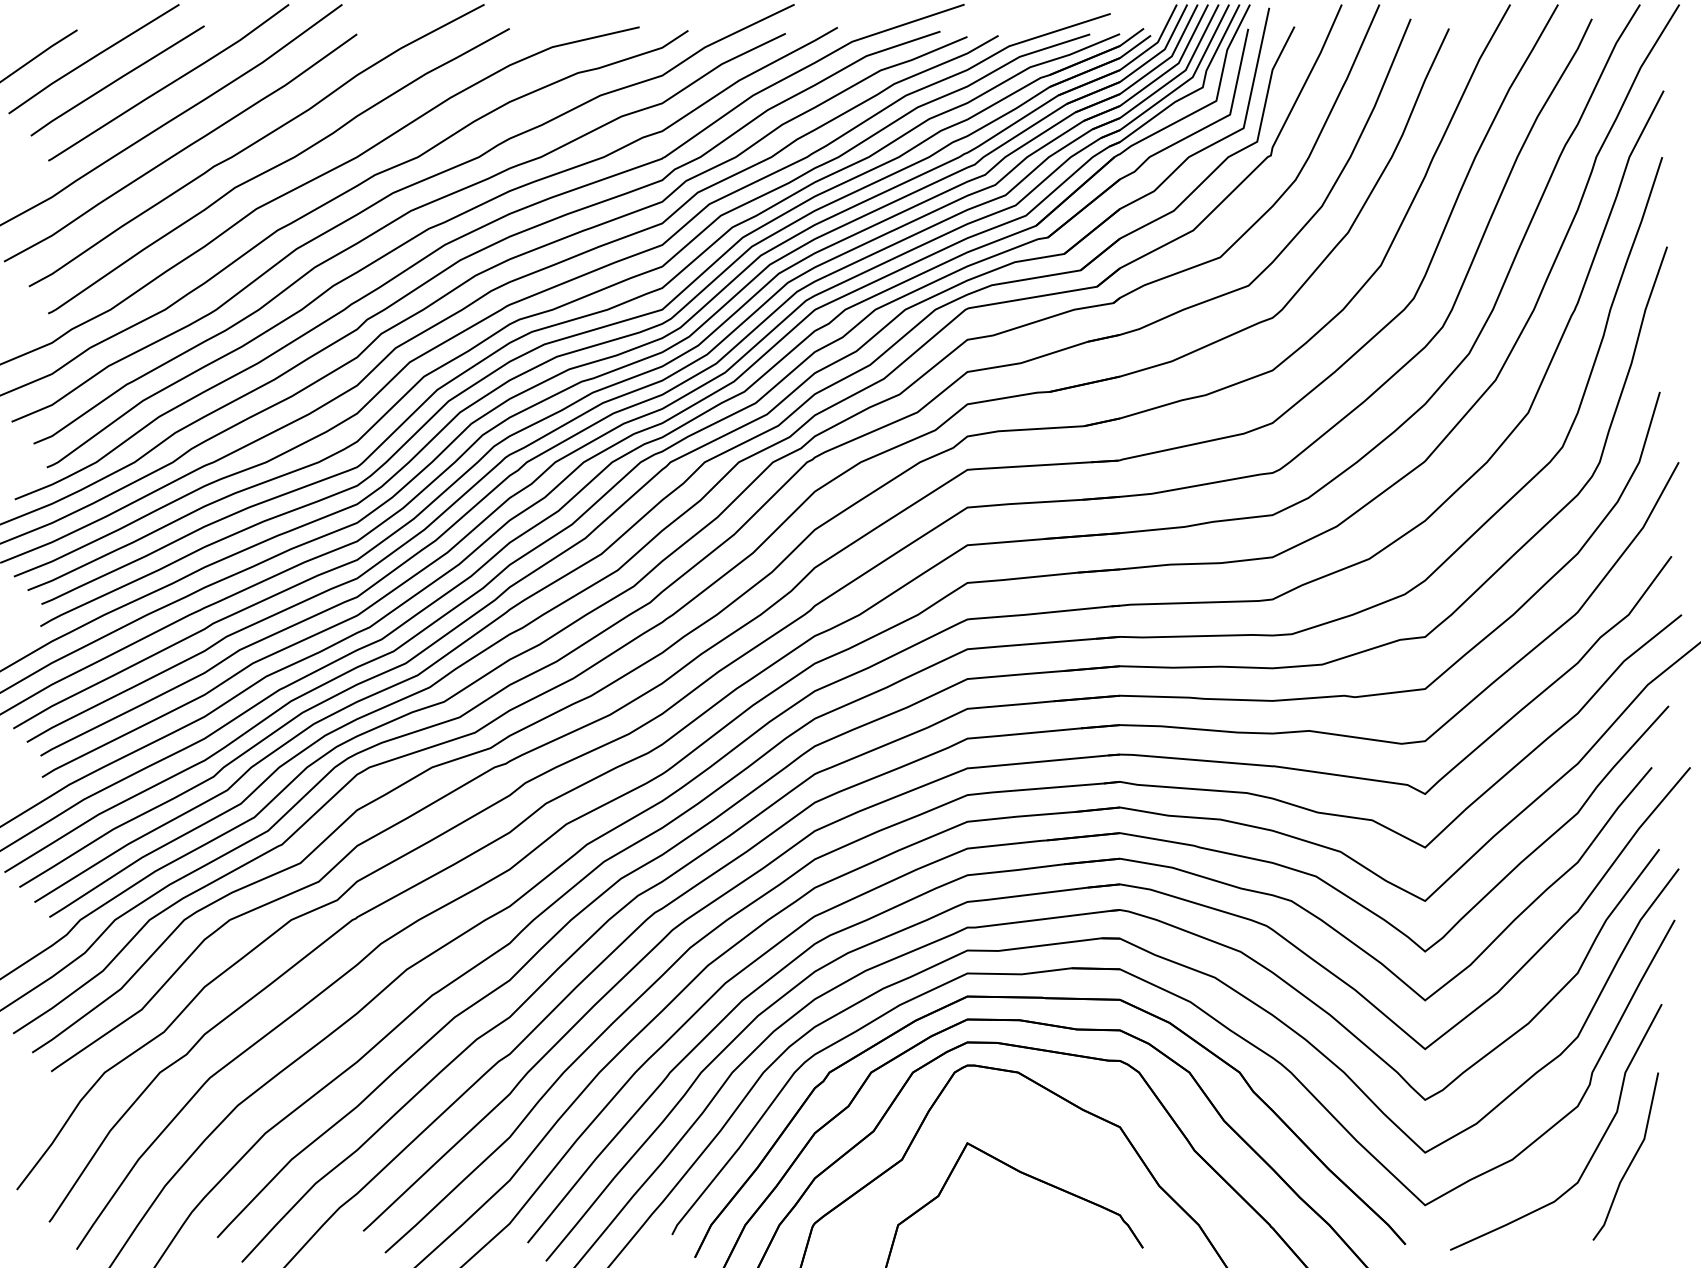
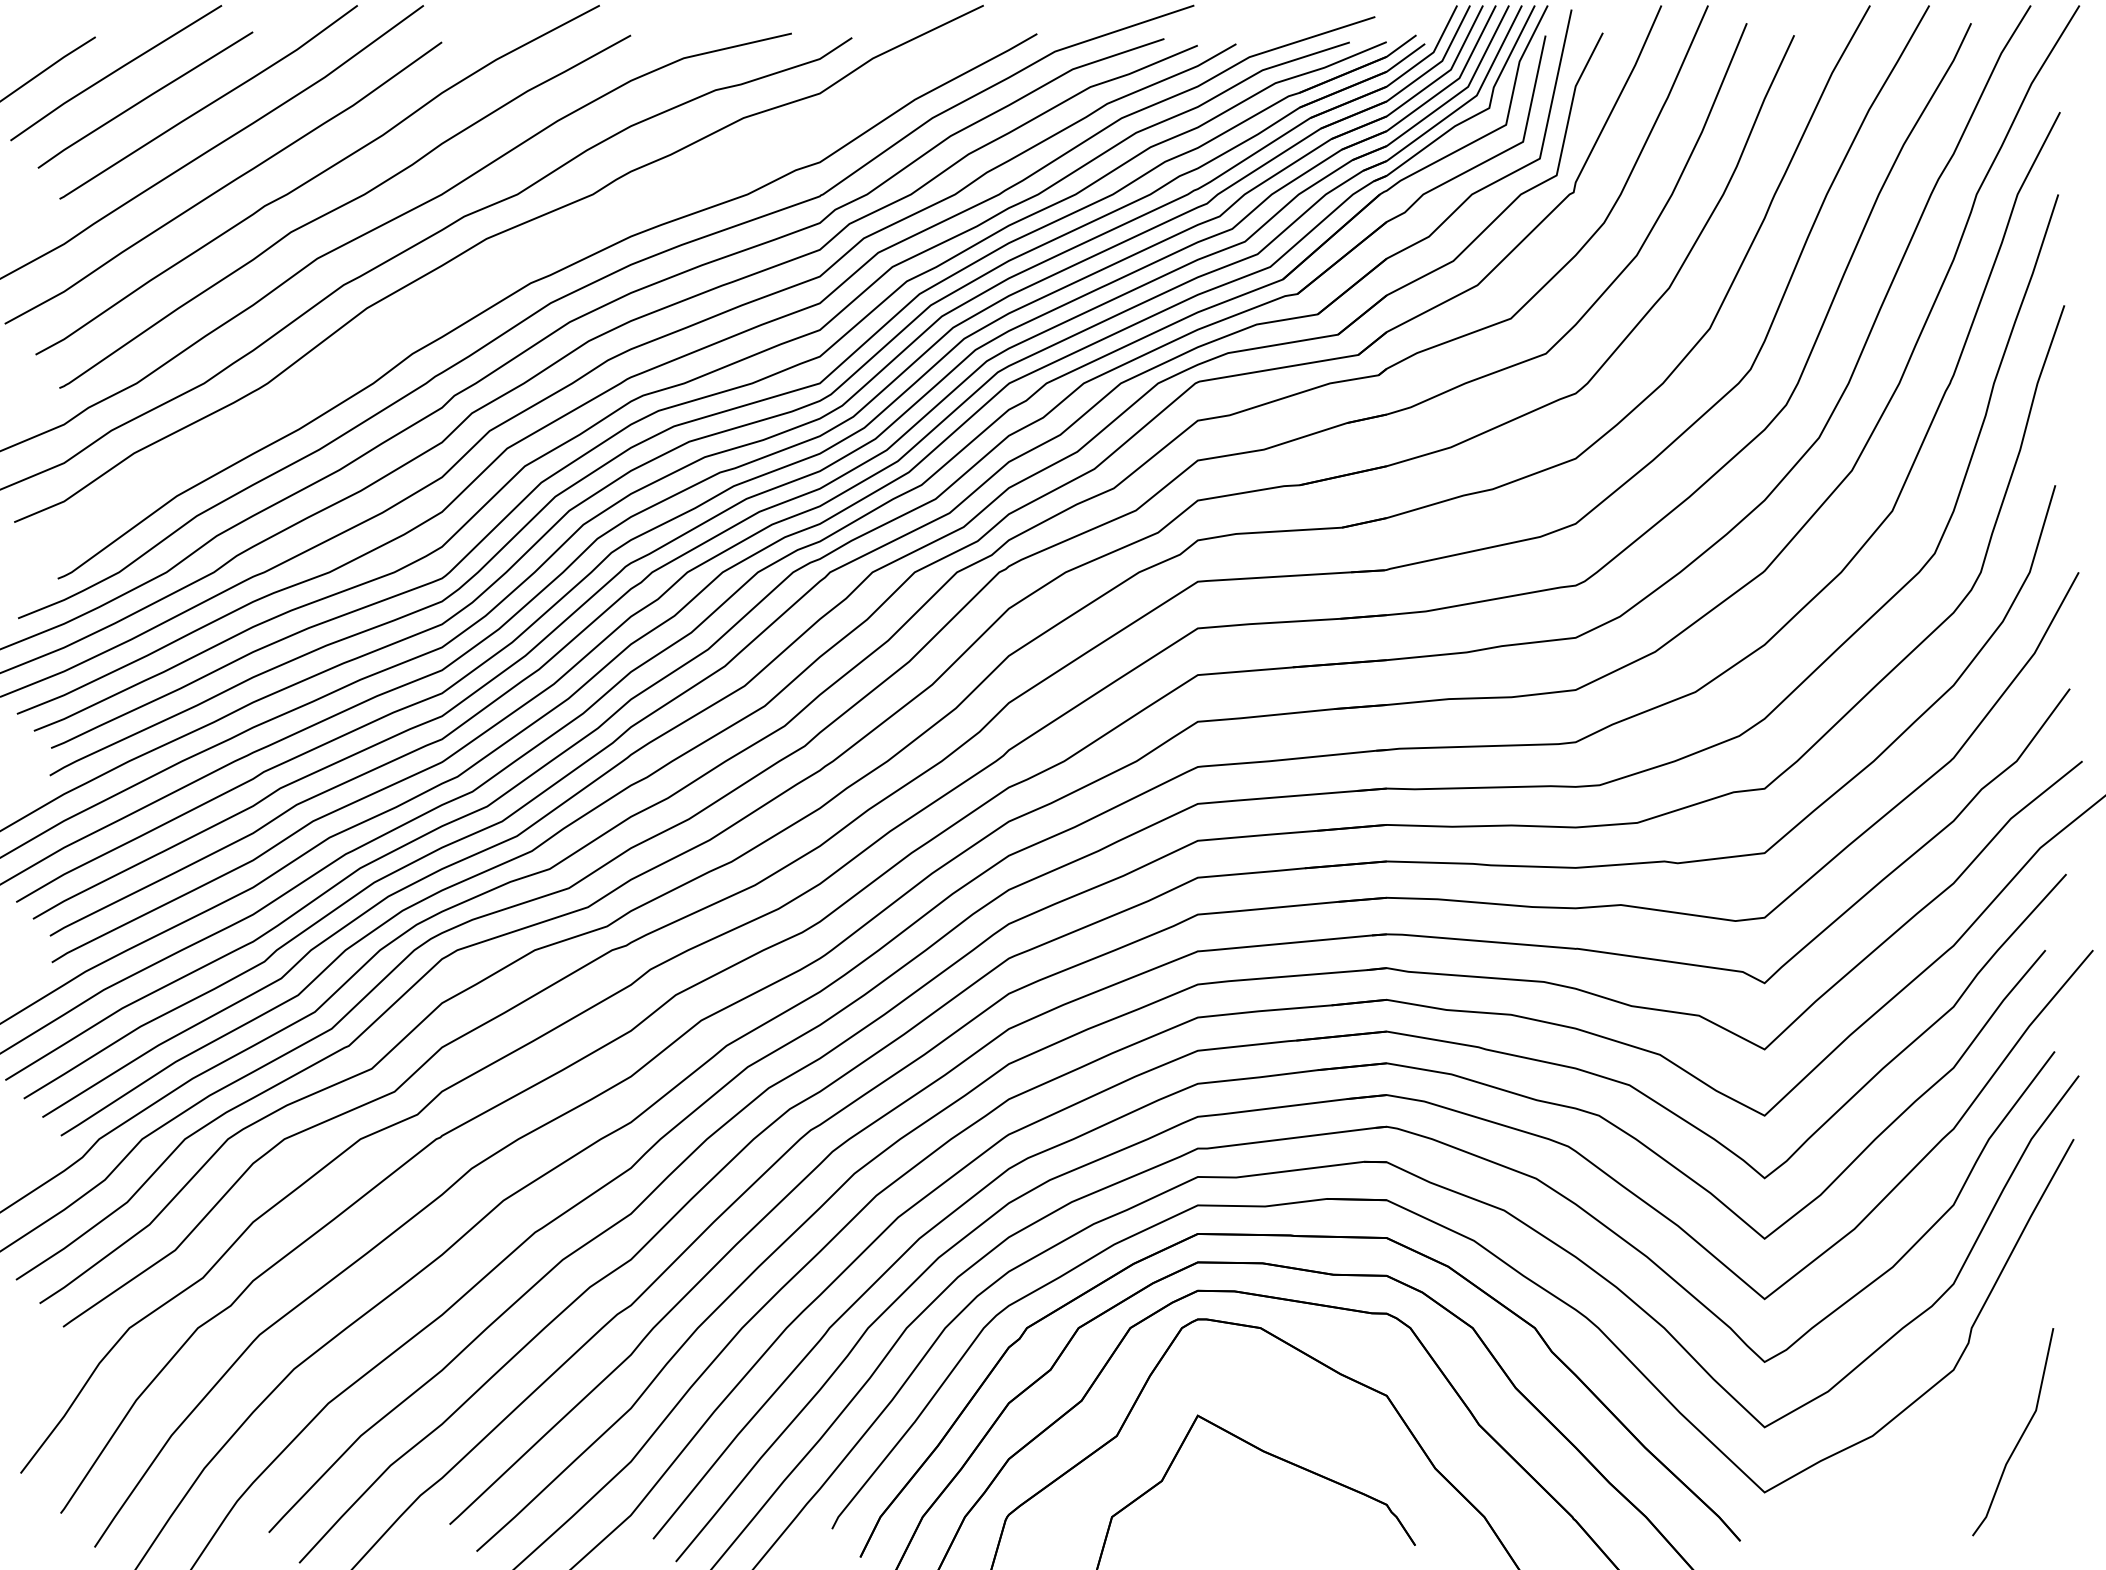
curve: (400, 218) -> (495, 270), removed
curve: (1595, 1148) -> (1975, 1422), removed

